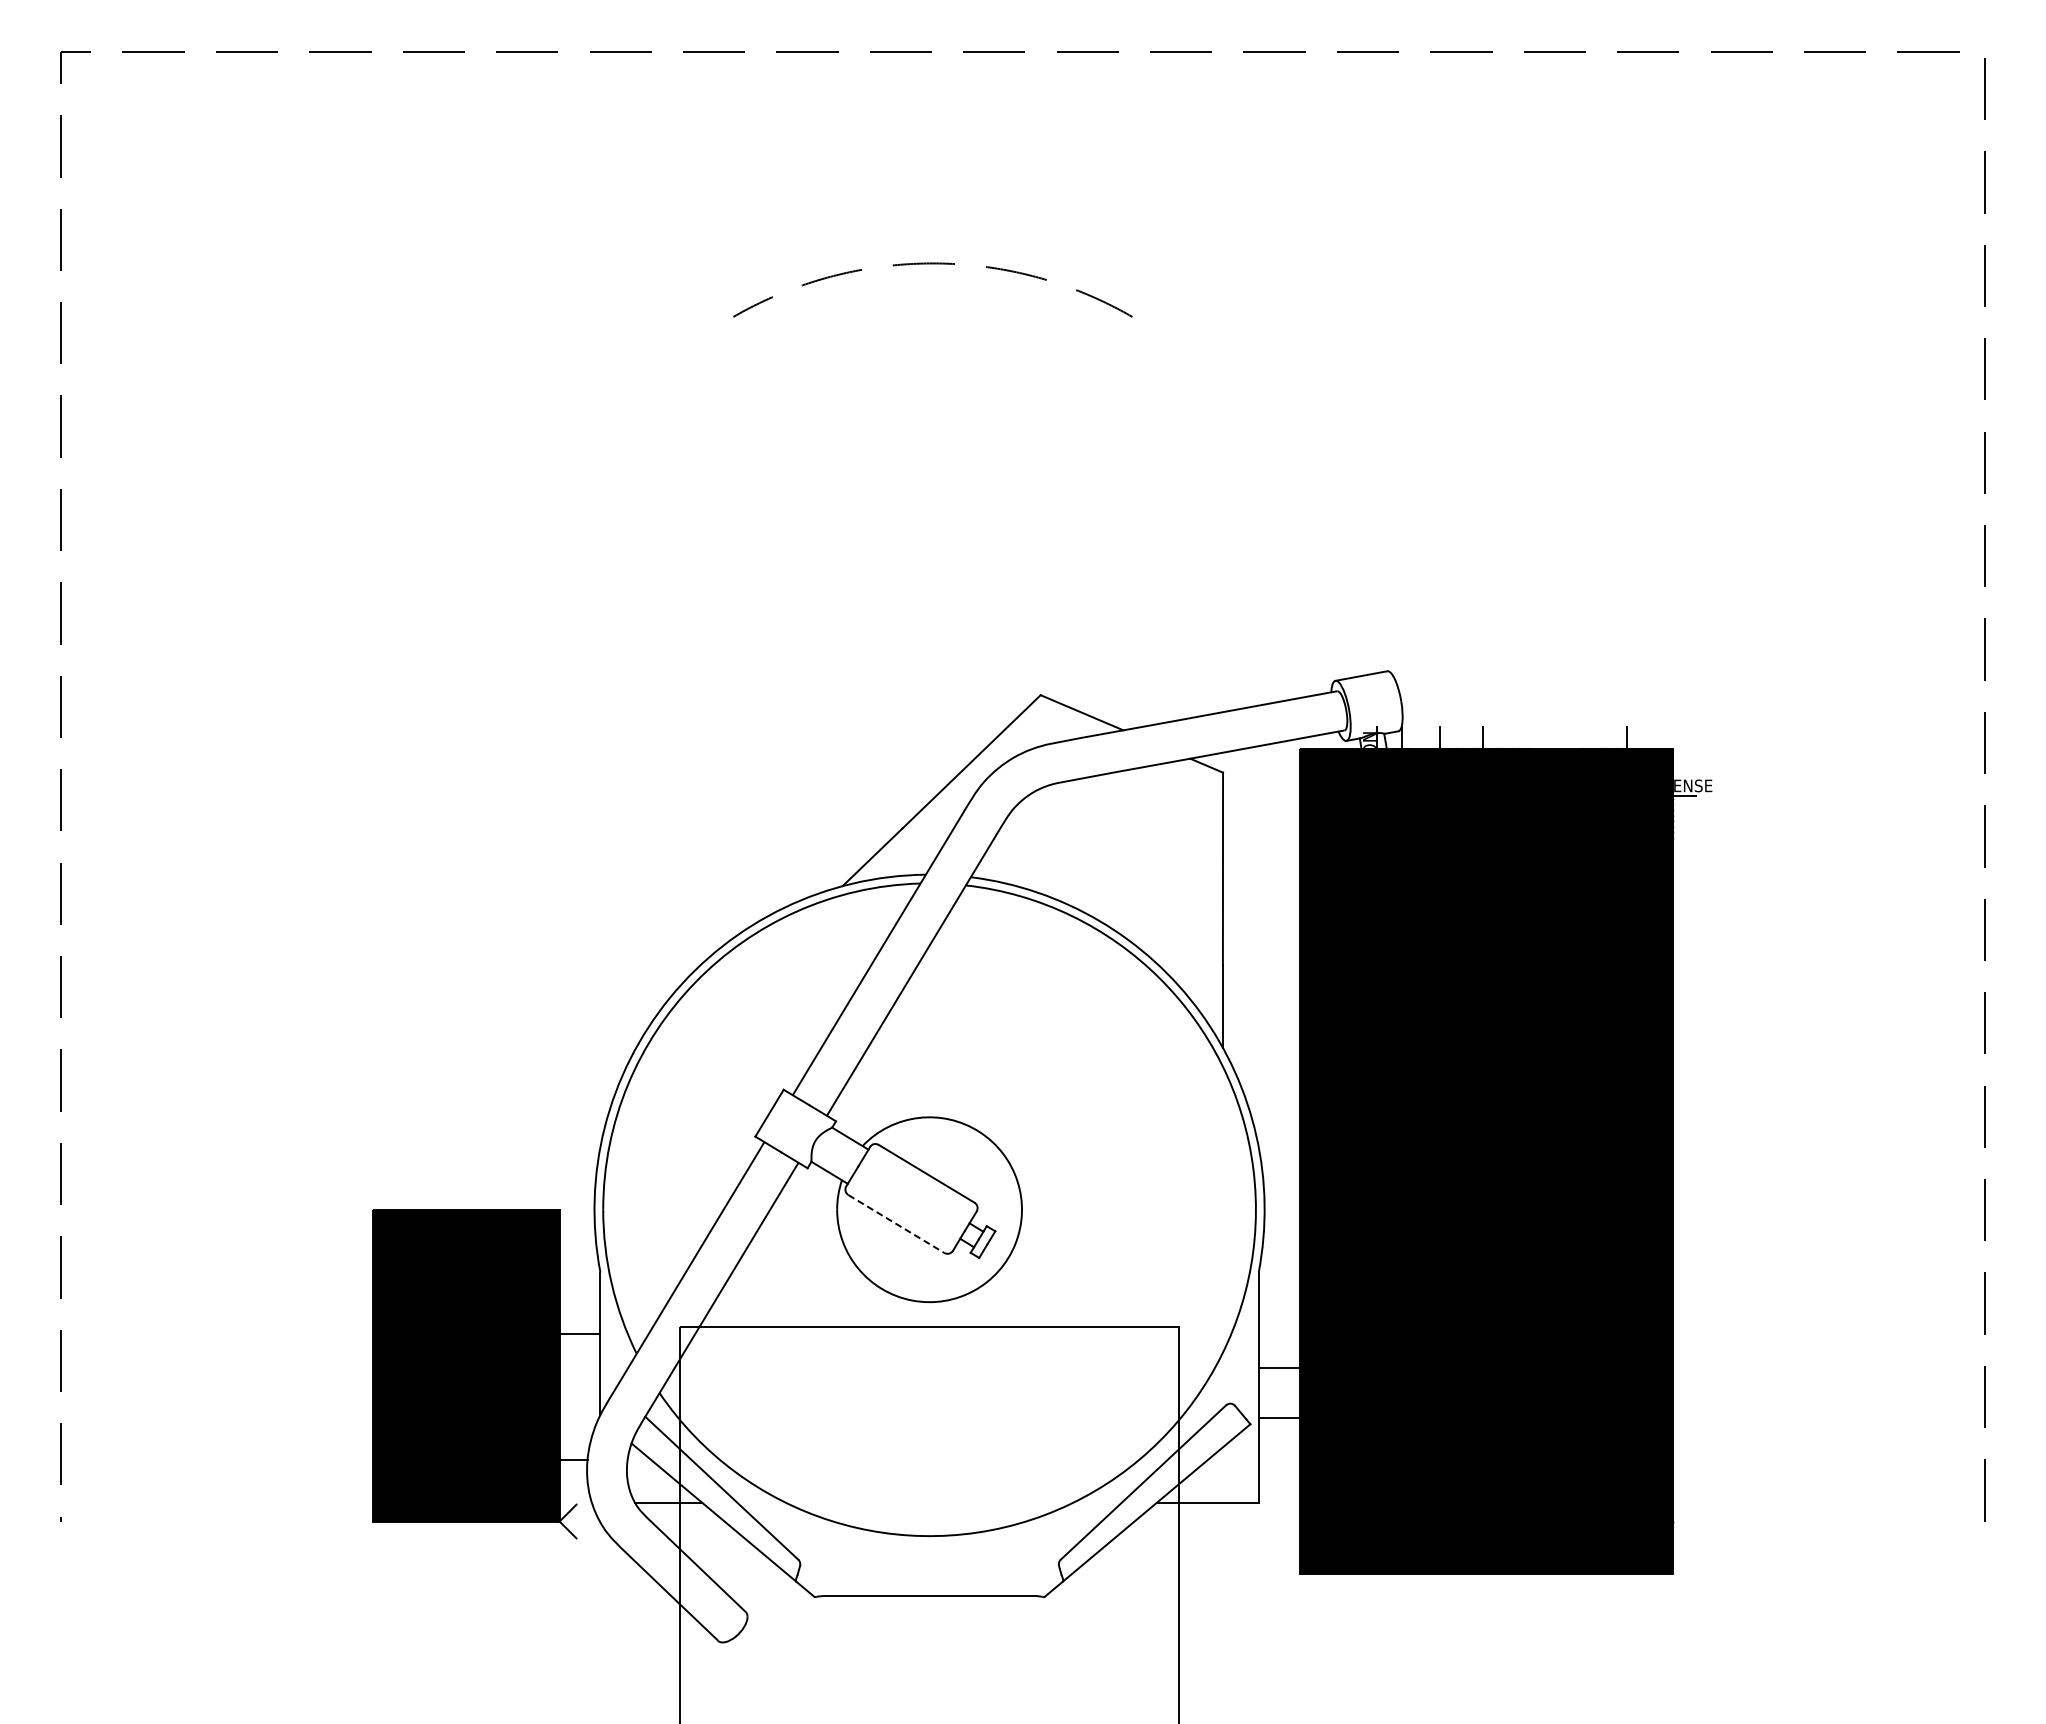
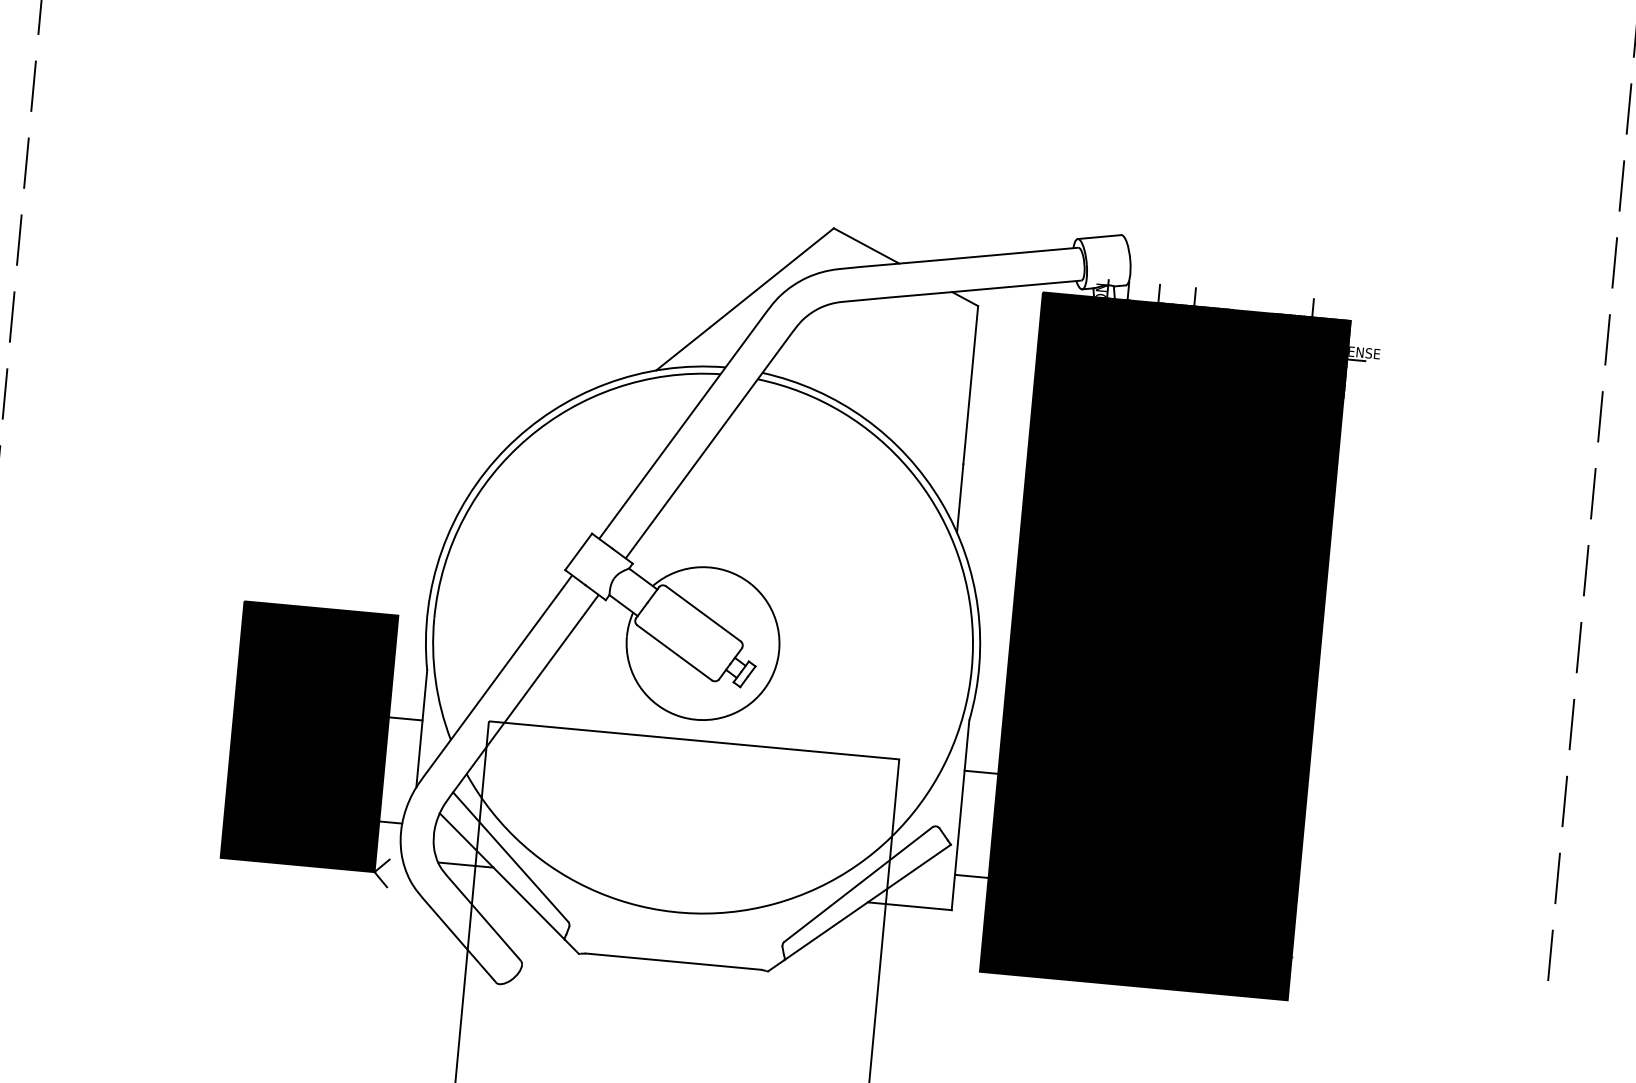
line: (896, 1224) -> (674, 653), dashed -> solid
line: (1278, 1368) -> (971, 876), moved
line: (1278, 1417) -> (980, 772), moved

